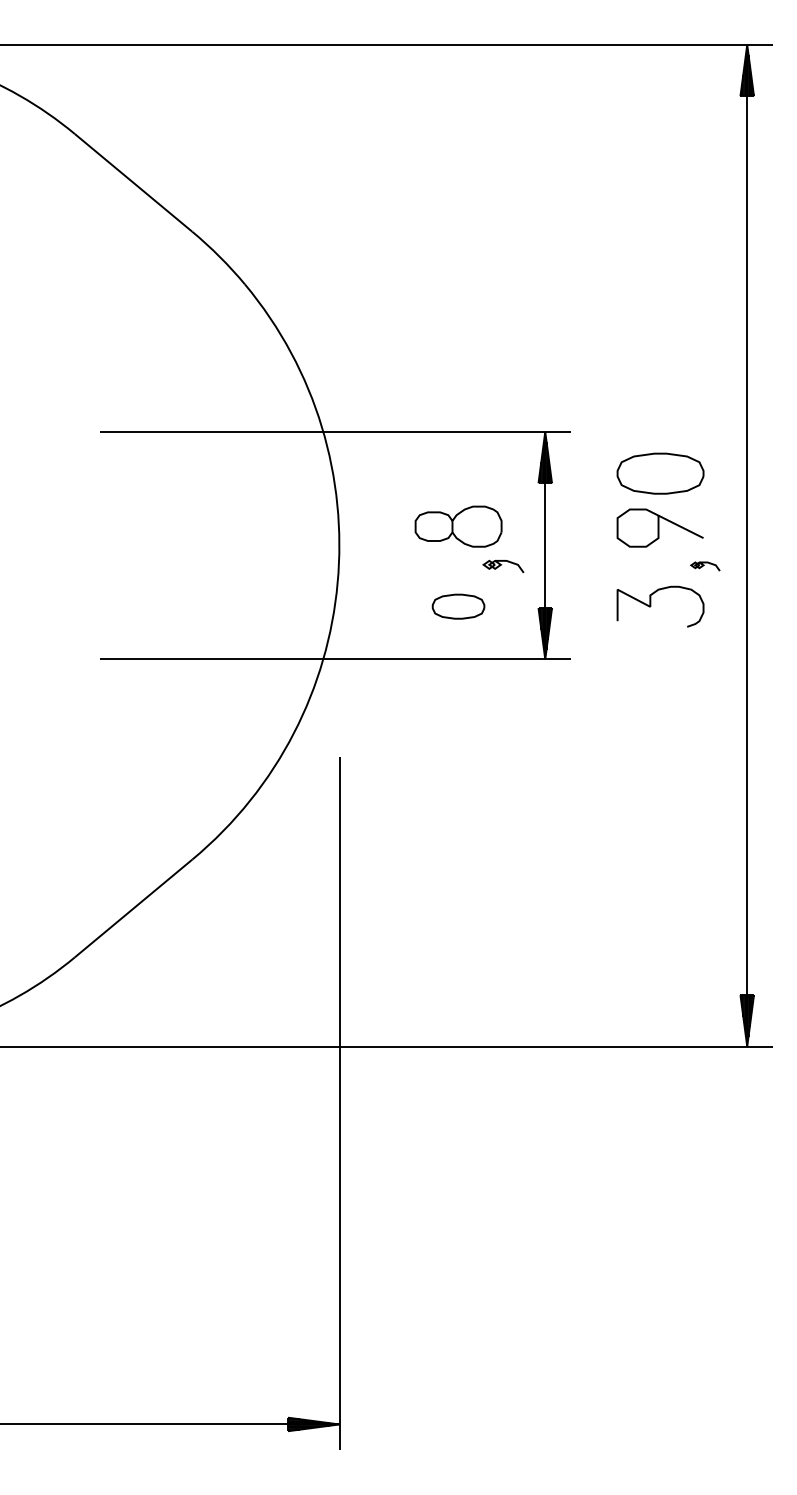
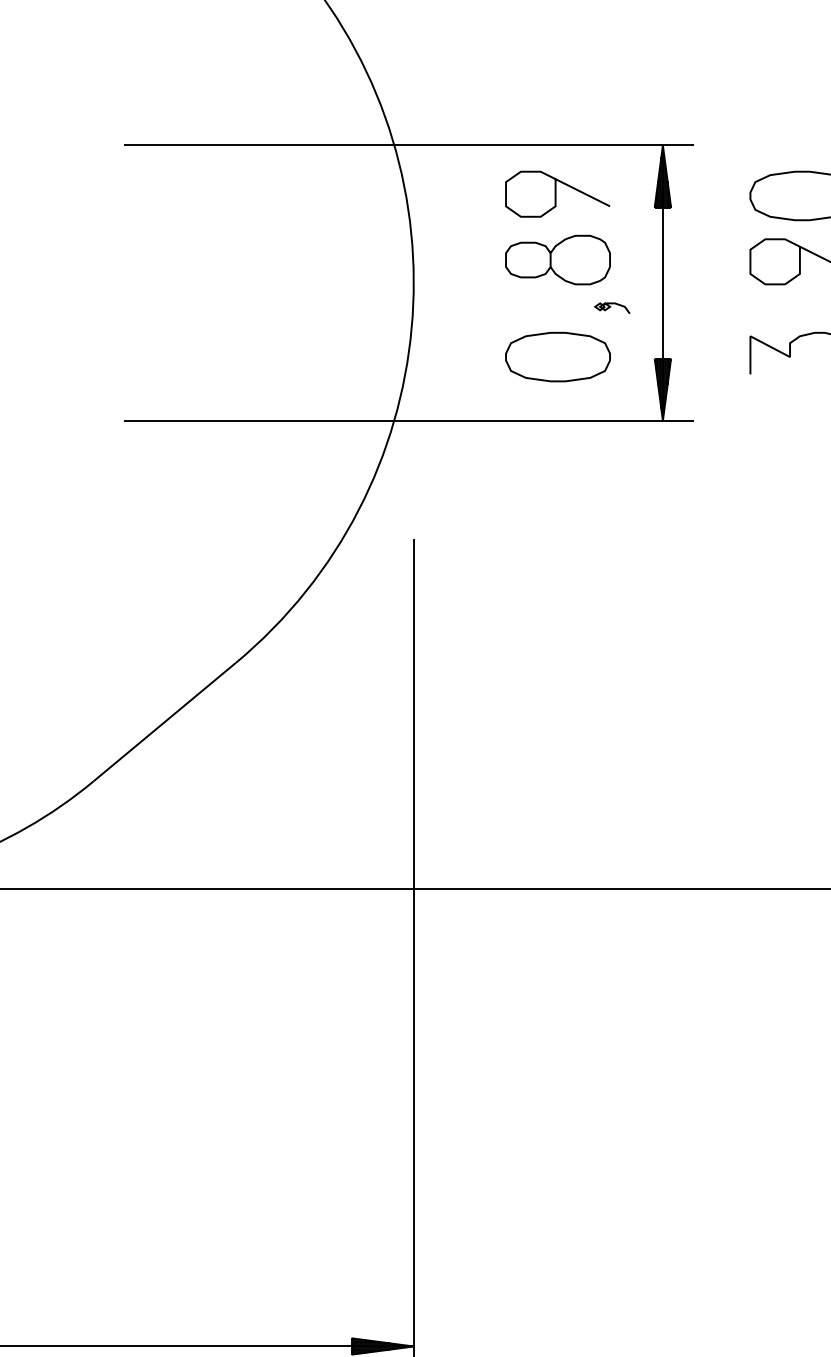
curve: (457, 471) -> (556, 193), added
part: (503, 566) -> (612, 308), size x0.71
part: (458, 606) -> (557, 356), size x1.67

